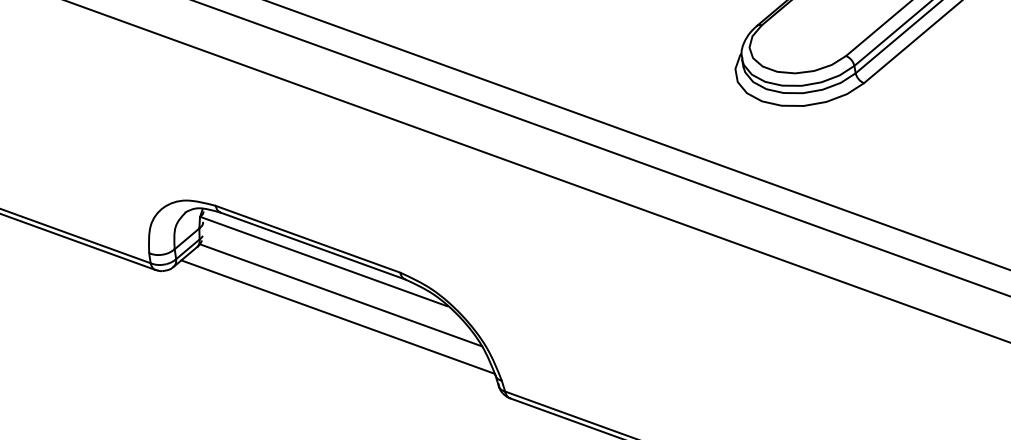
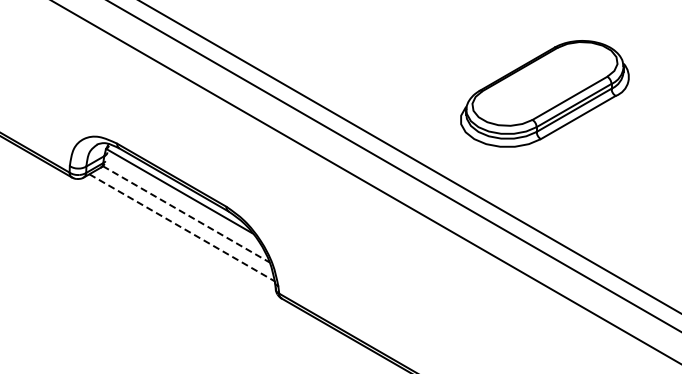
line: (341, 295) -> (186, 214), solid -> dashed
line: (338, 316) -> (182, 227), solid -> dashed

